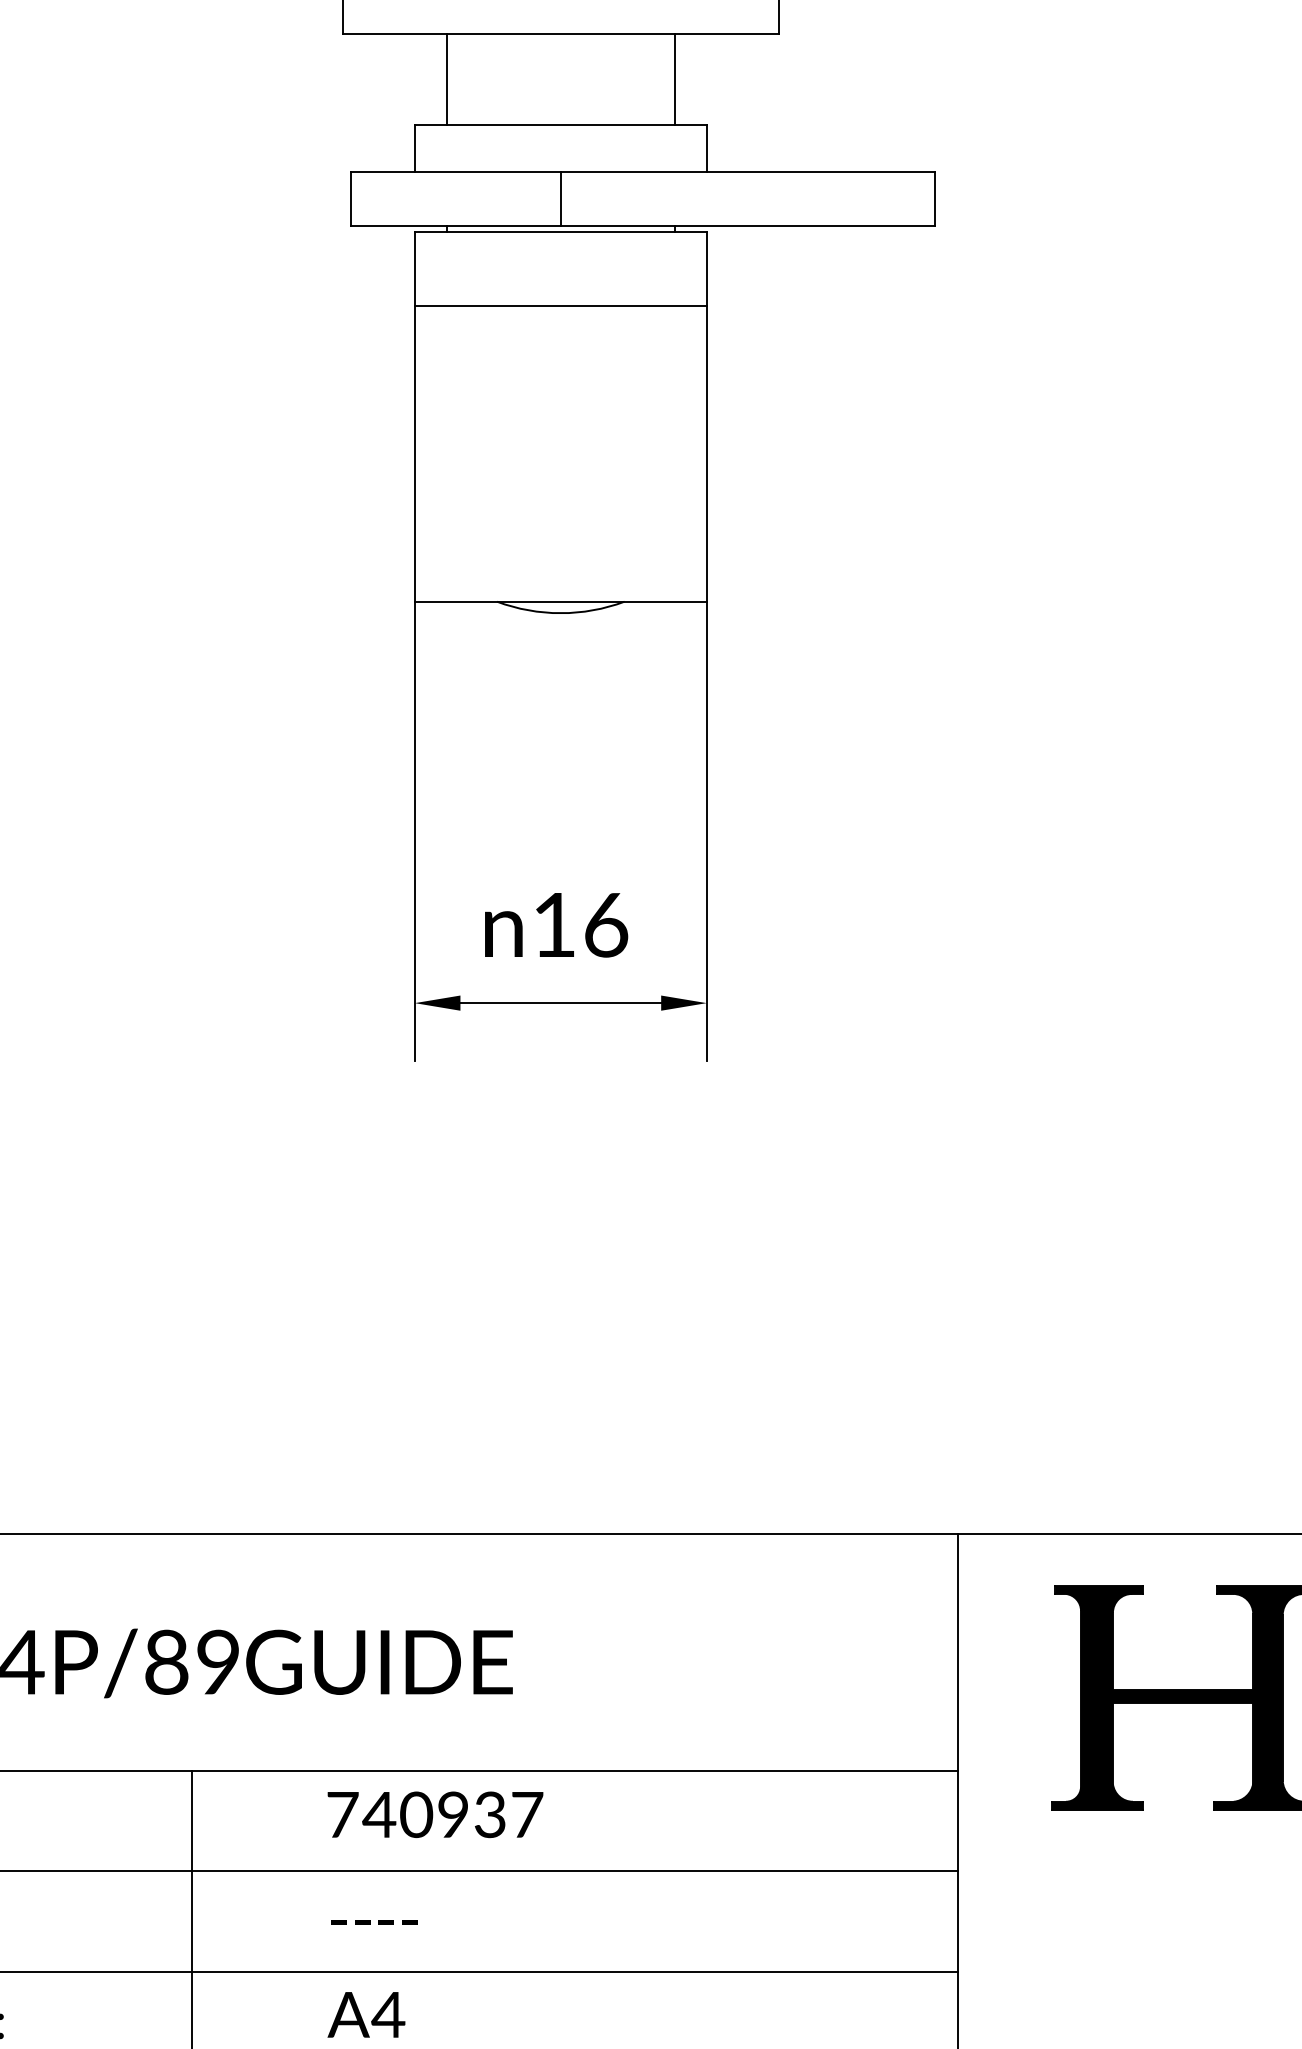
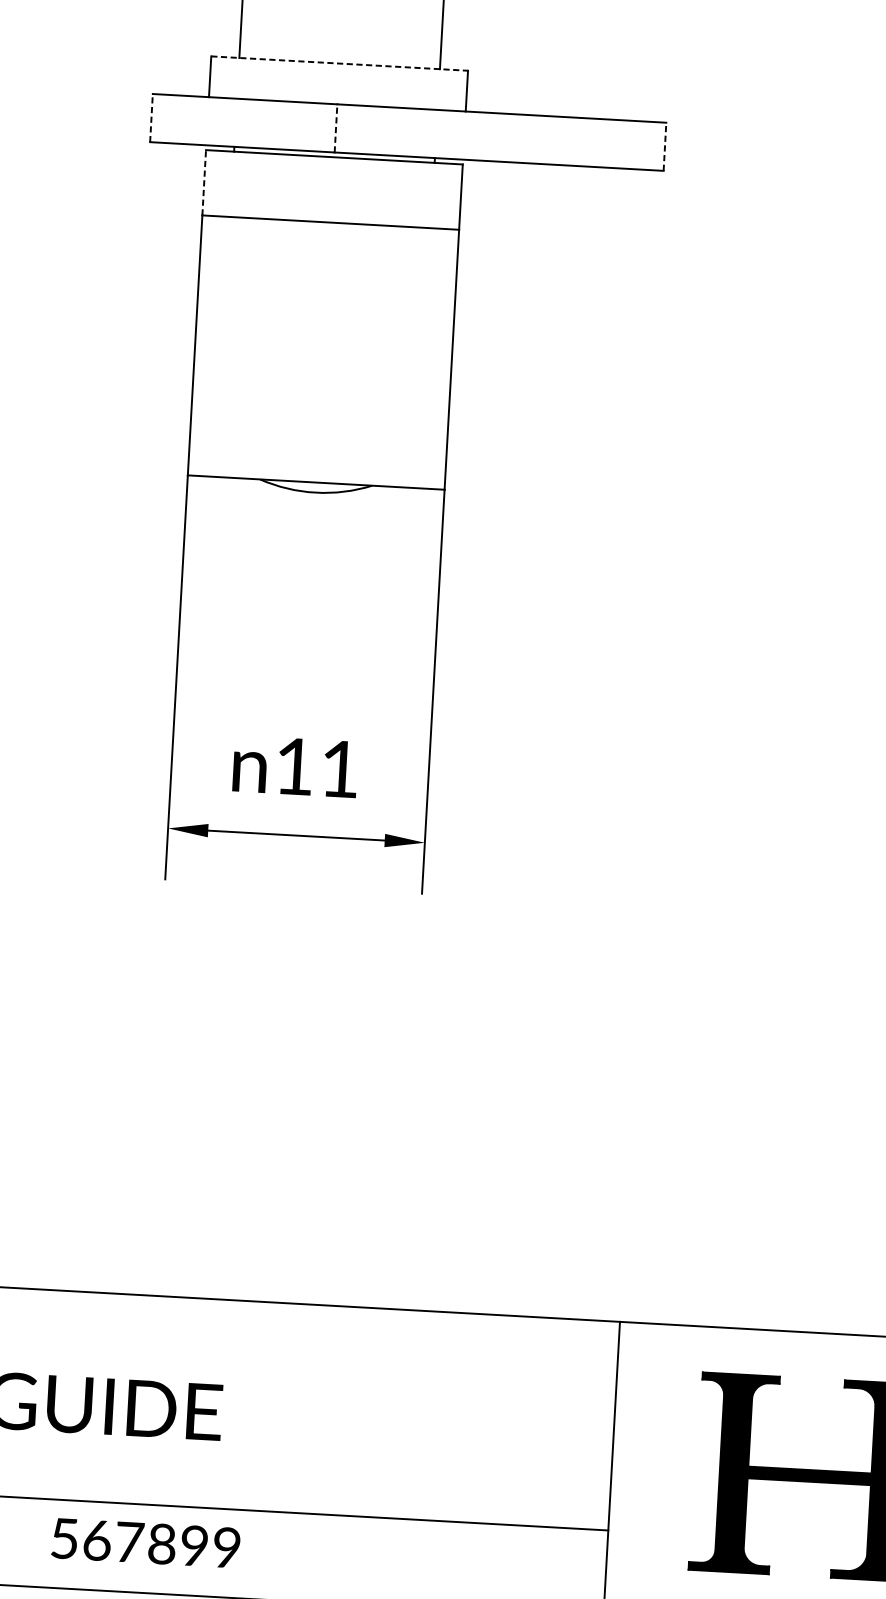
line: (560, 125) -> (339, 63), solid -> dashed
line: (350, 198) -> (151, 117), solid -> dashed
line: (560, 198) -> (335, 127), solid -> dashed
line: (934, 198) -> (664, 146), solid -> dashed
line: (414, 268) -> (203, 182), solid -> dashed
text: (606, 925) -> (340, 769), 16 -> 11
text: (435, 1814) -> (146, 1542), 740937 -> 567899

